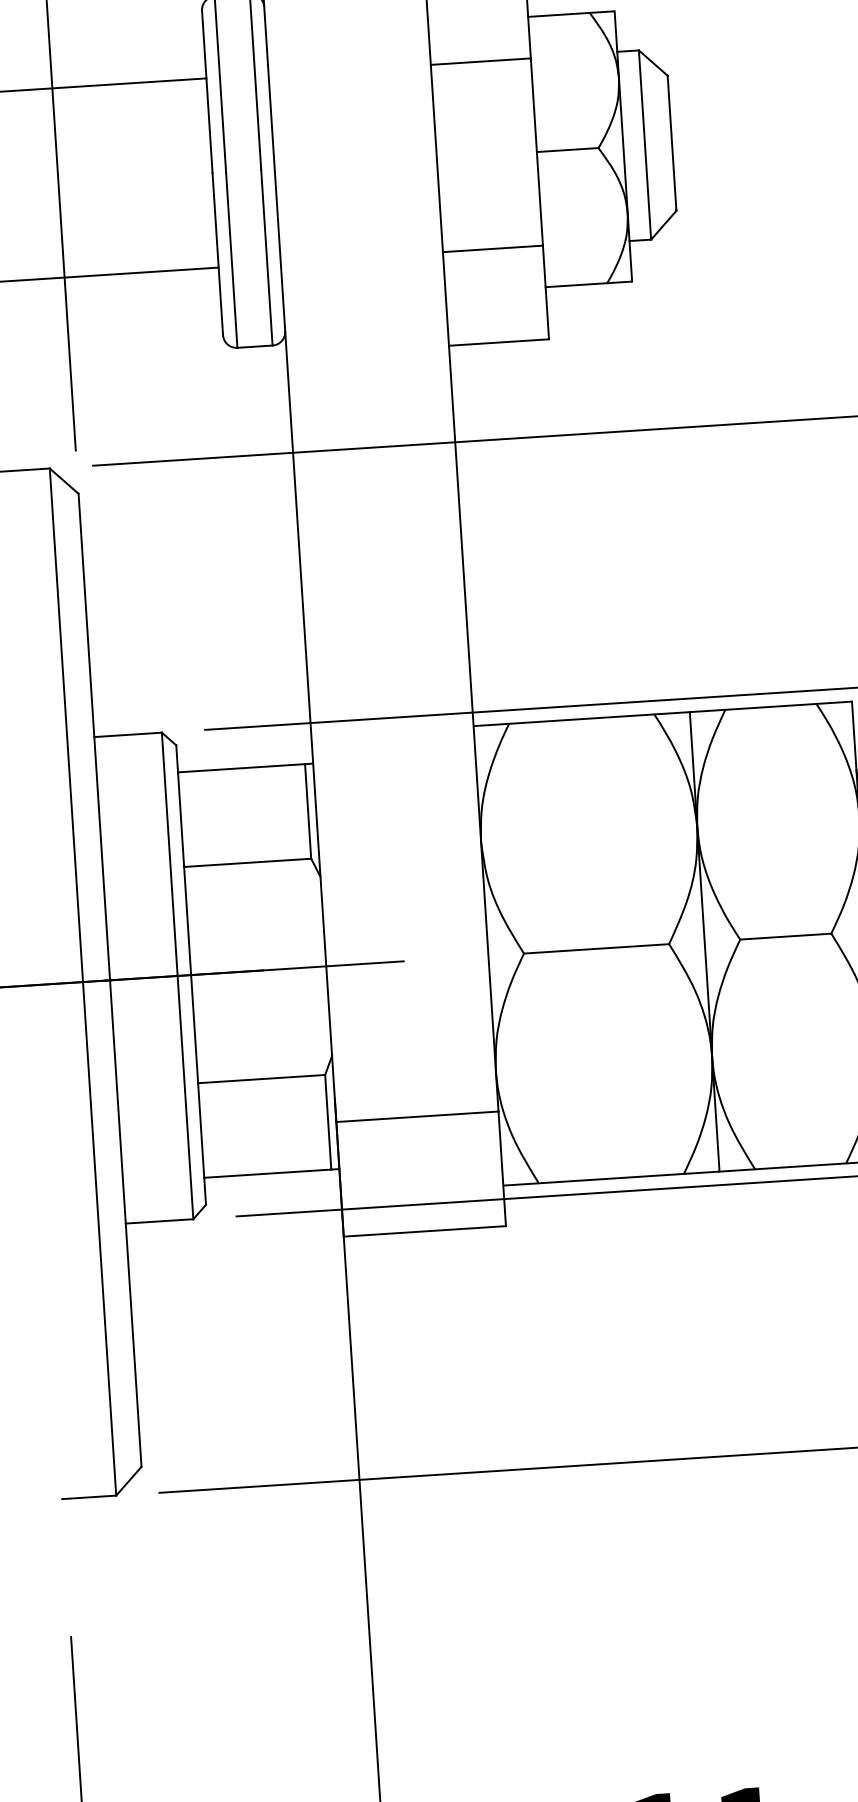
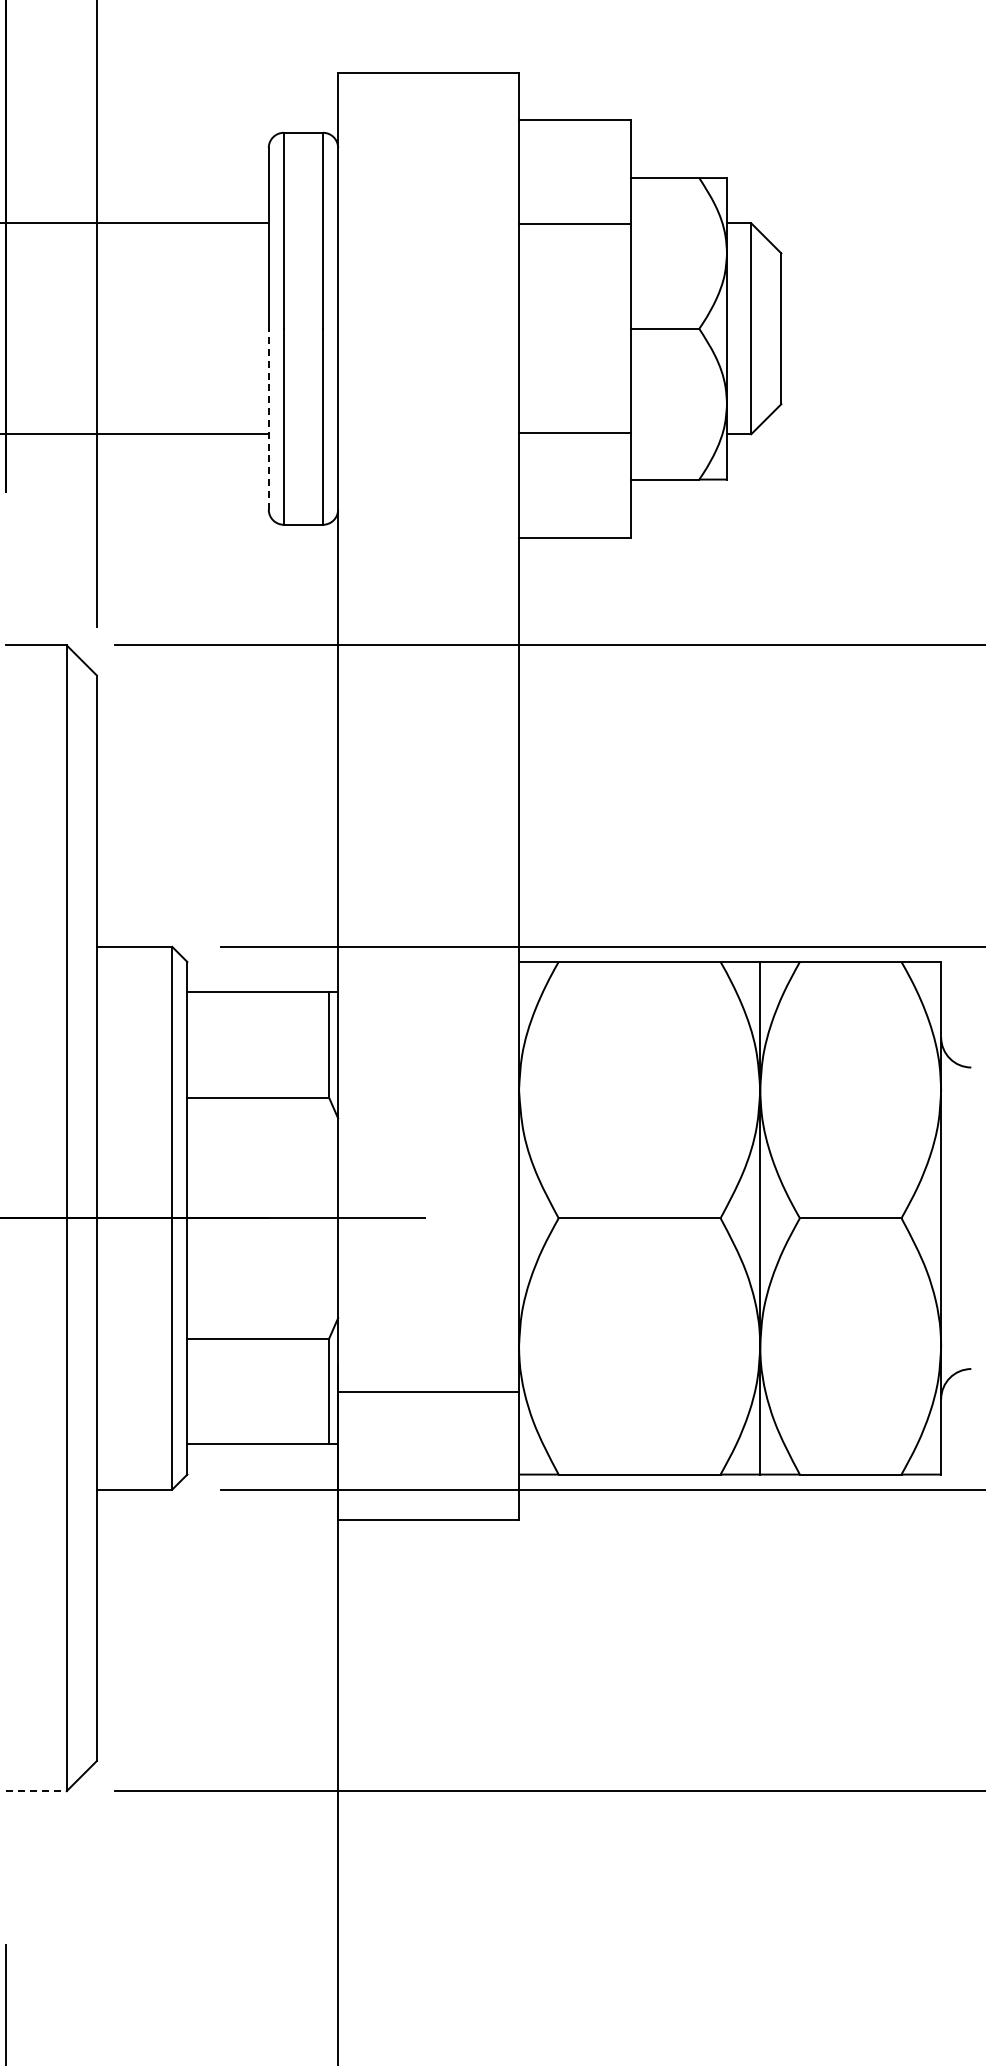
line: (217, 253) -> (268, 418), solid -> dashed
line: (90, 1497) -> (37, 1791), solid -> dashed

